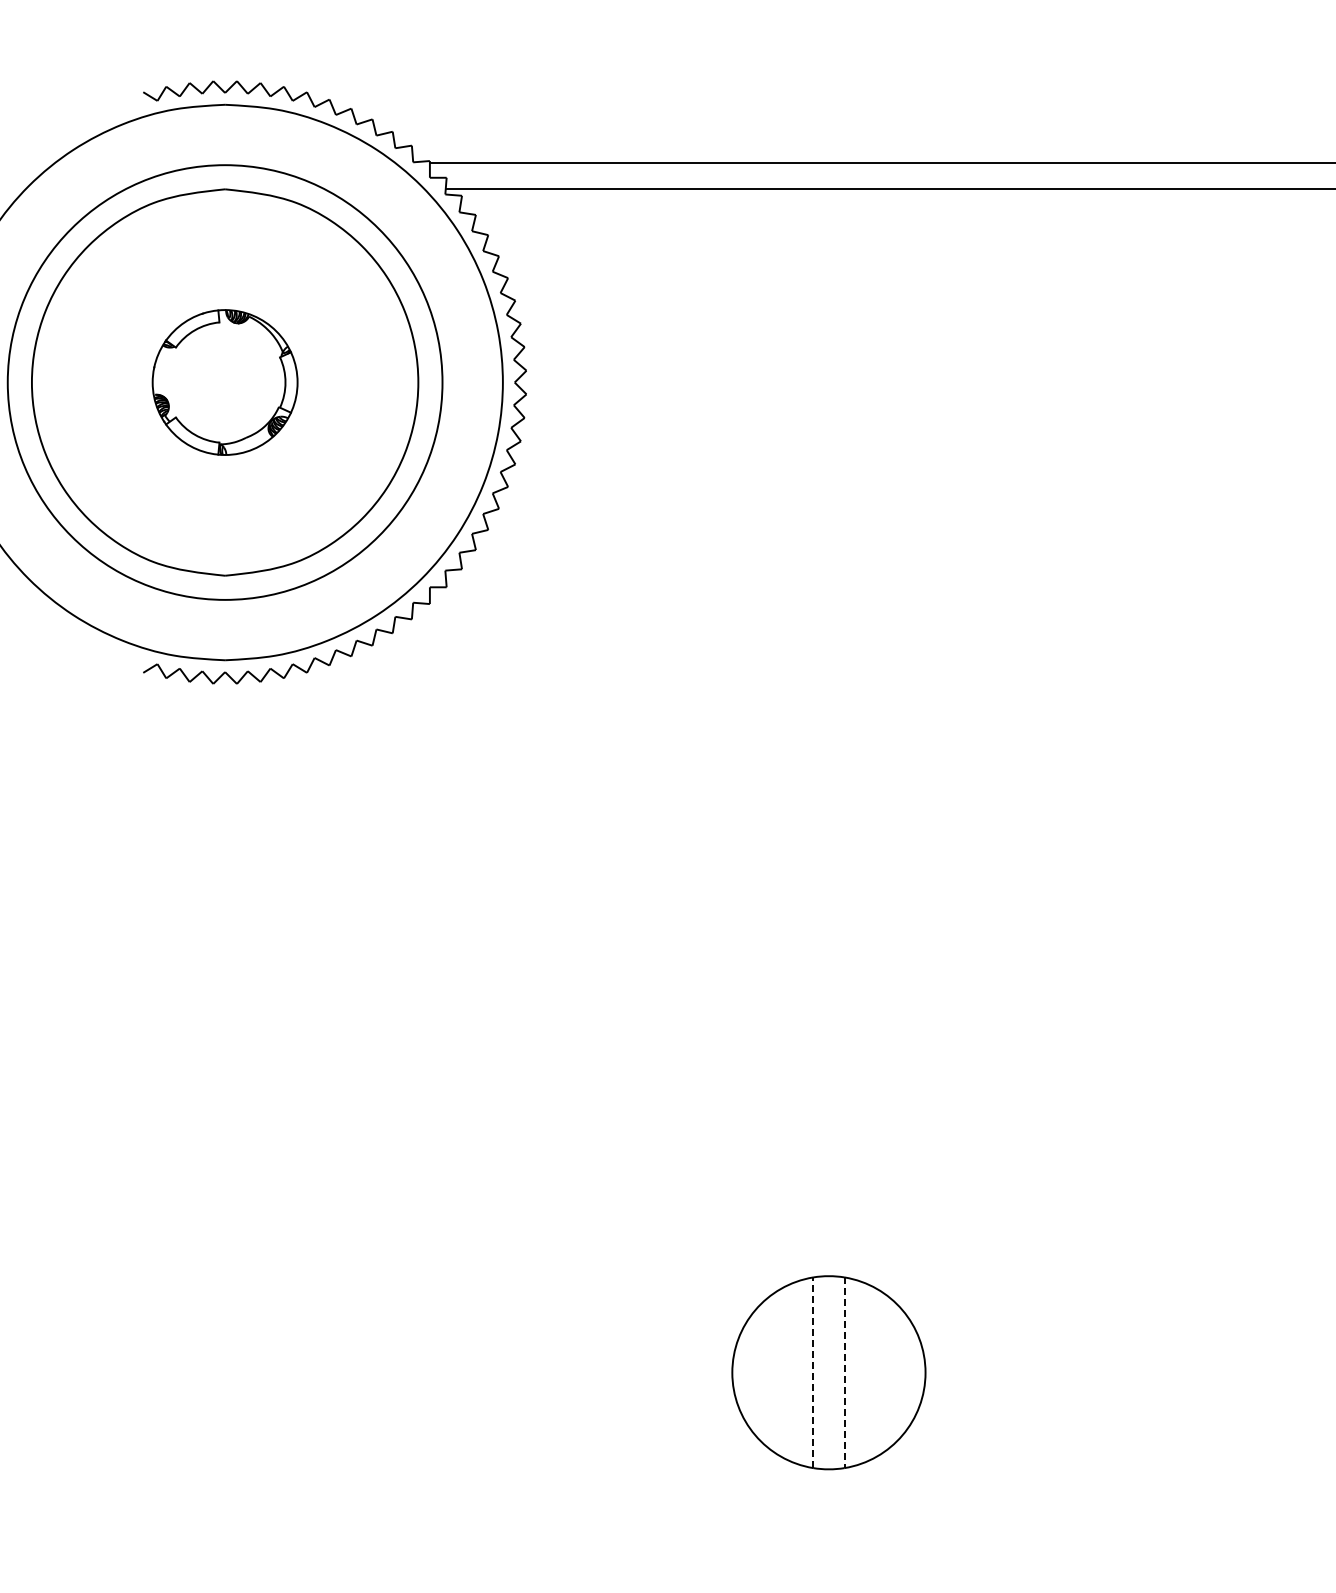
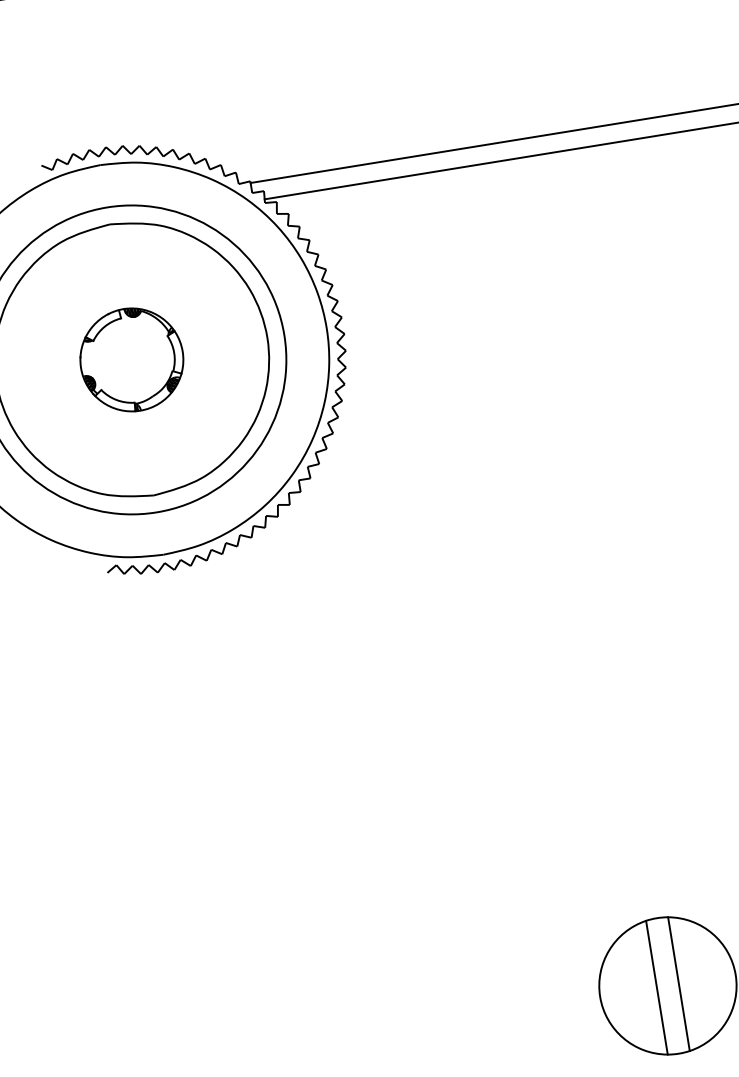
line: (813, 1372) -> (657, 987), dashed -> solid
line: (844, 1373) -> (678, 984), dashed -> solid

